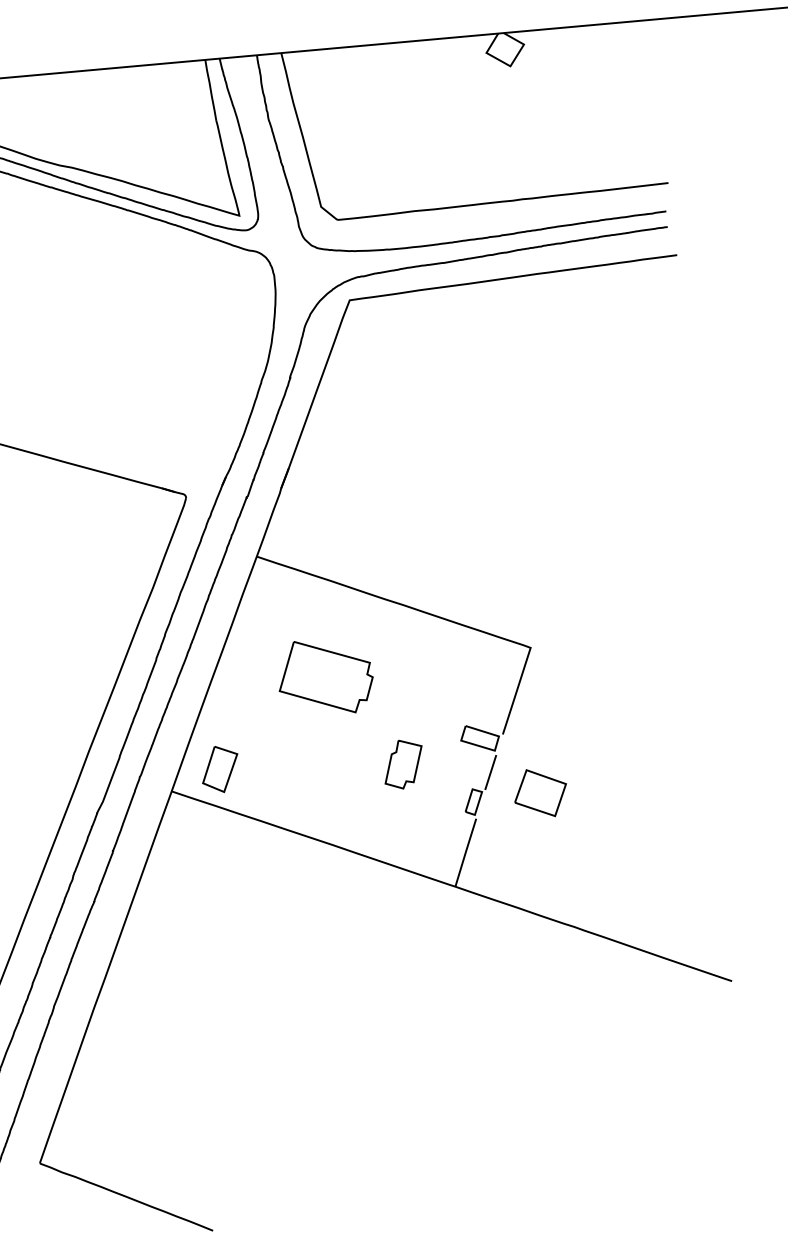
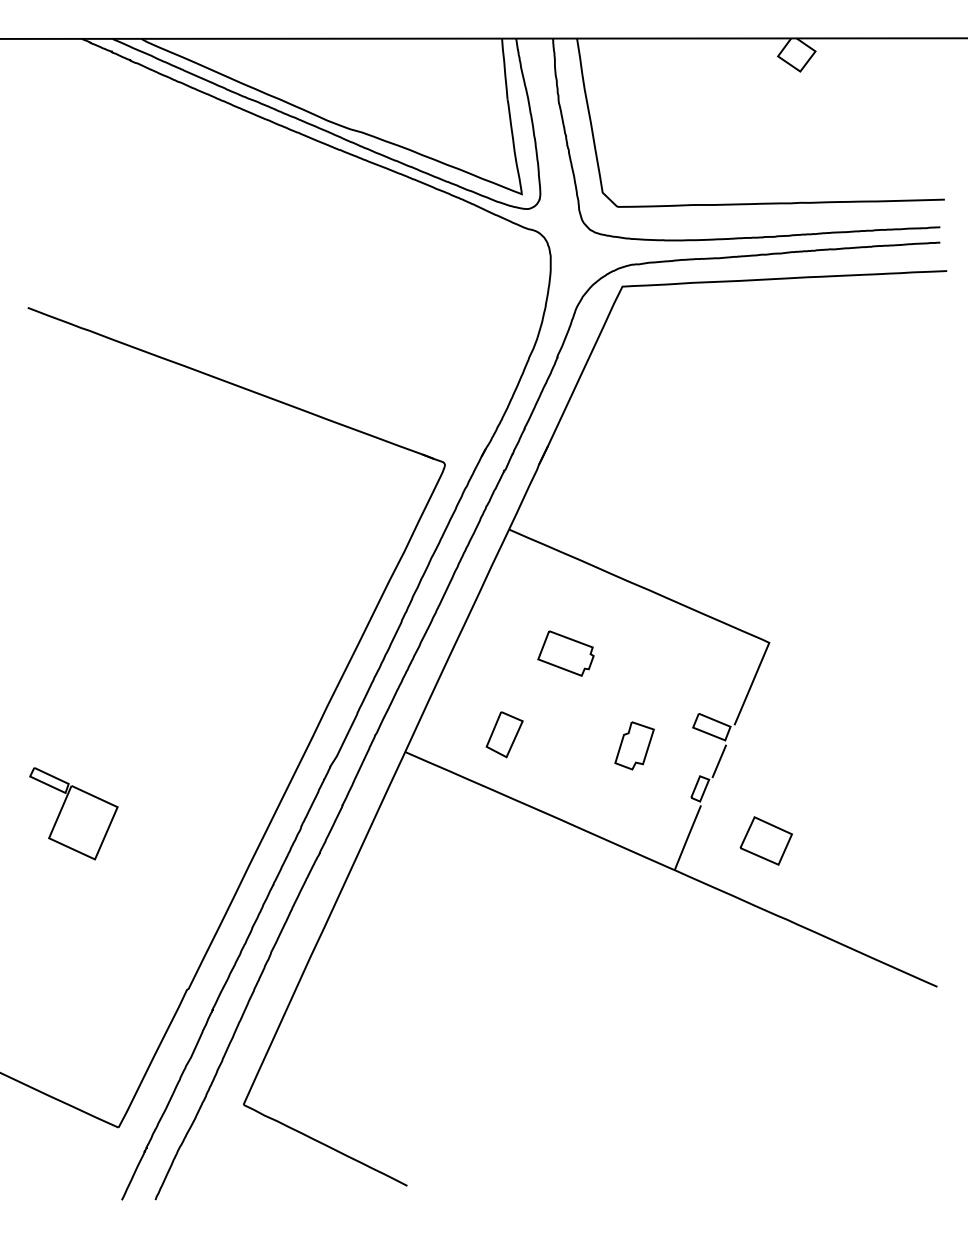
part: (325, 677) -> (565, 653), size x0.6
part: (220, 769) -> (504, 734), moved
part: (539, 792) -> (765, 840), moved

